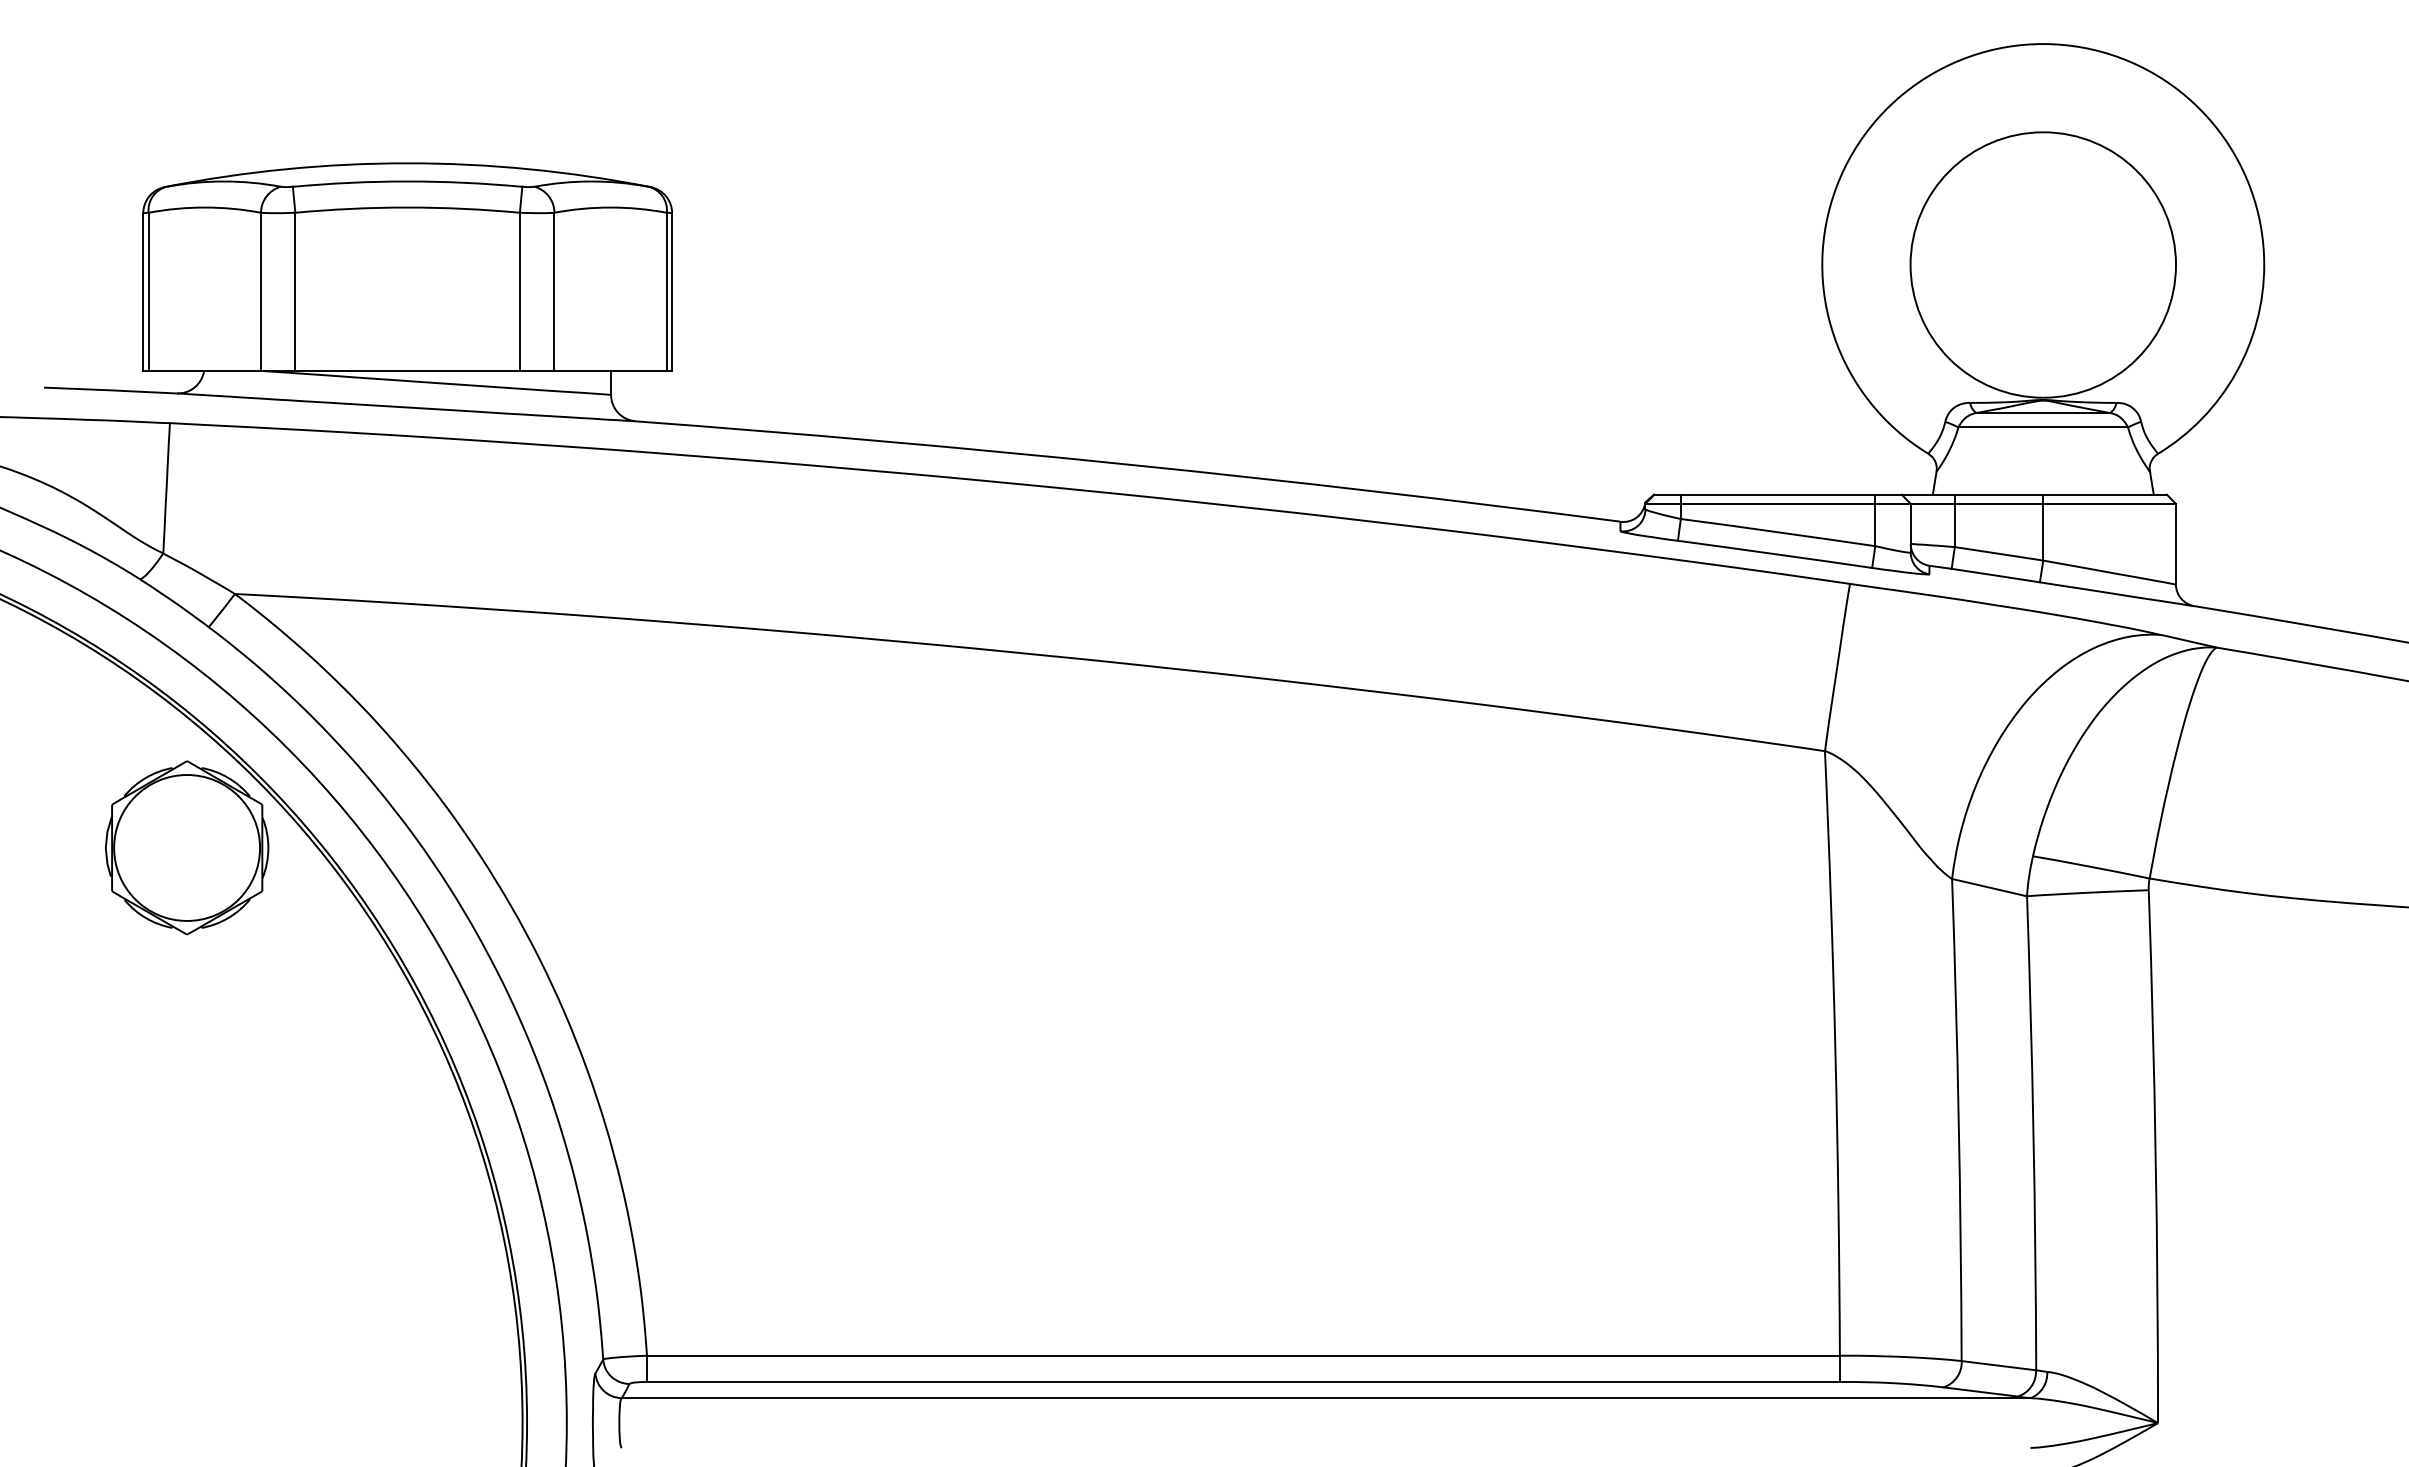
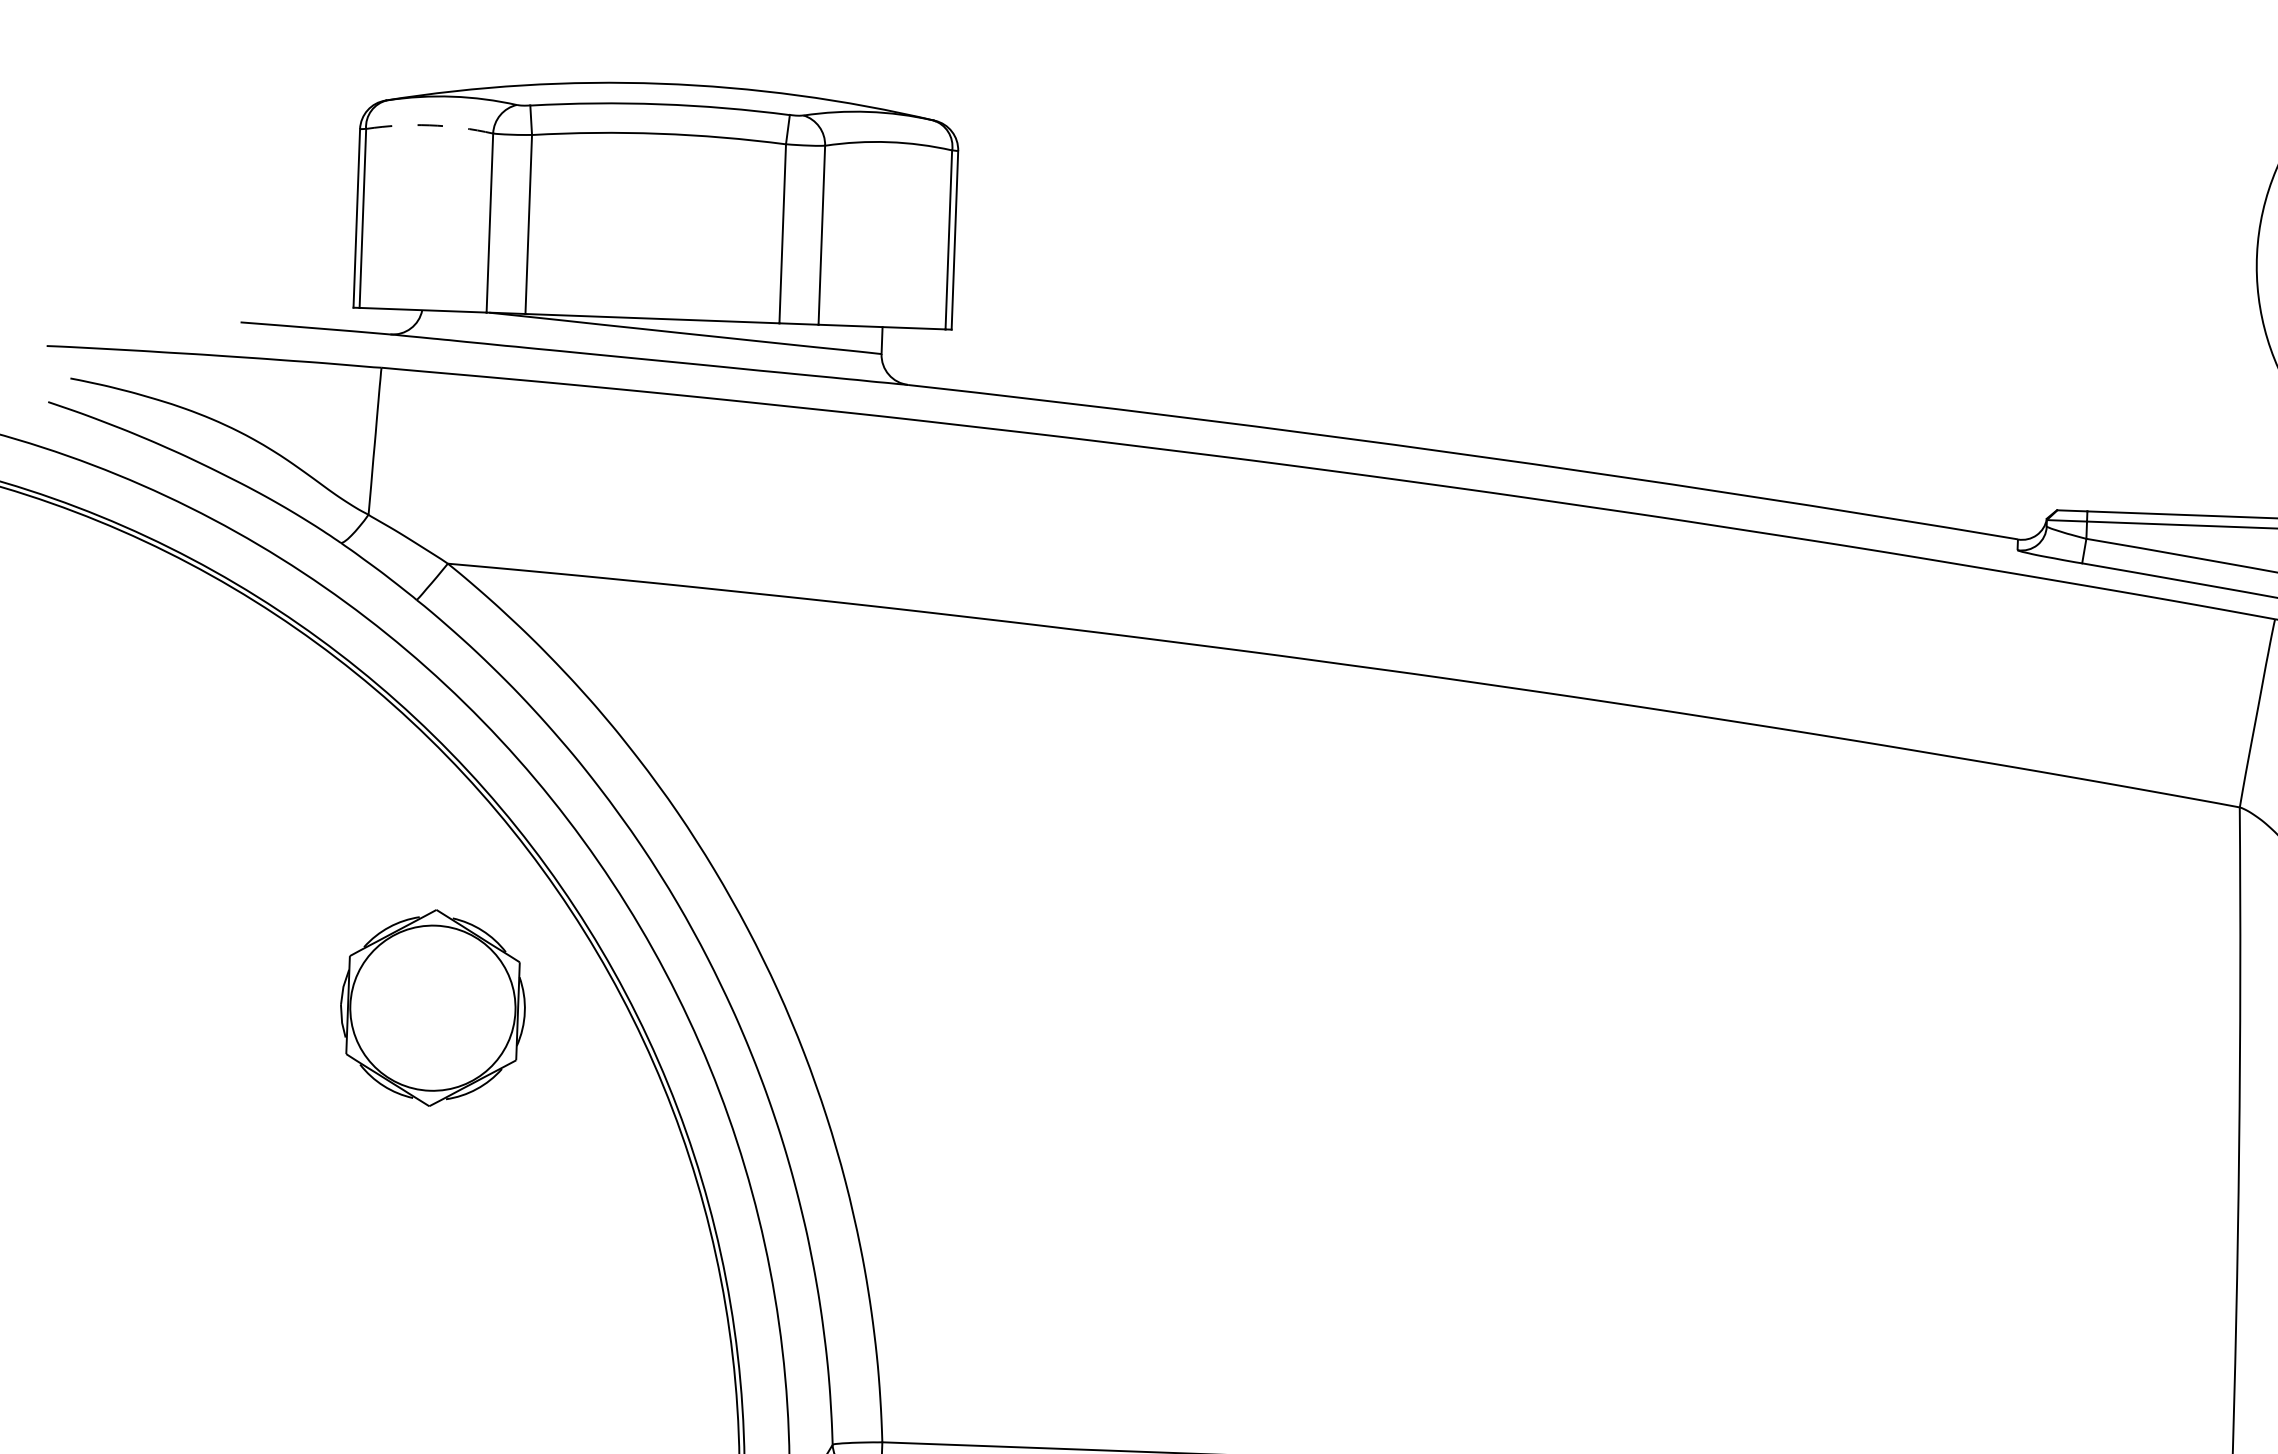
arc: (204, 207) -> (429, 125), solid -> dashed
part: (187, 847) -> (433, 1007), moved

